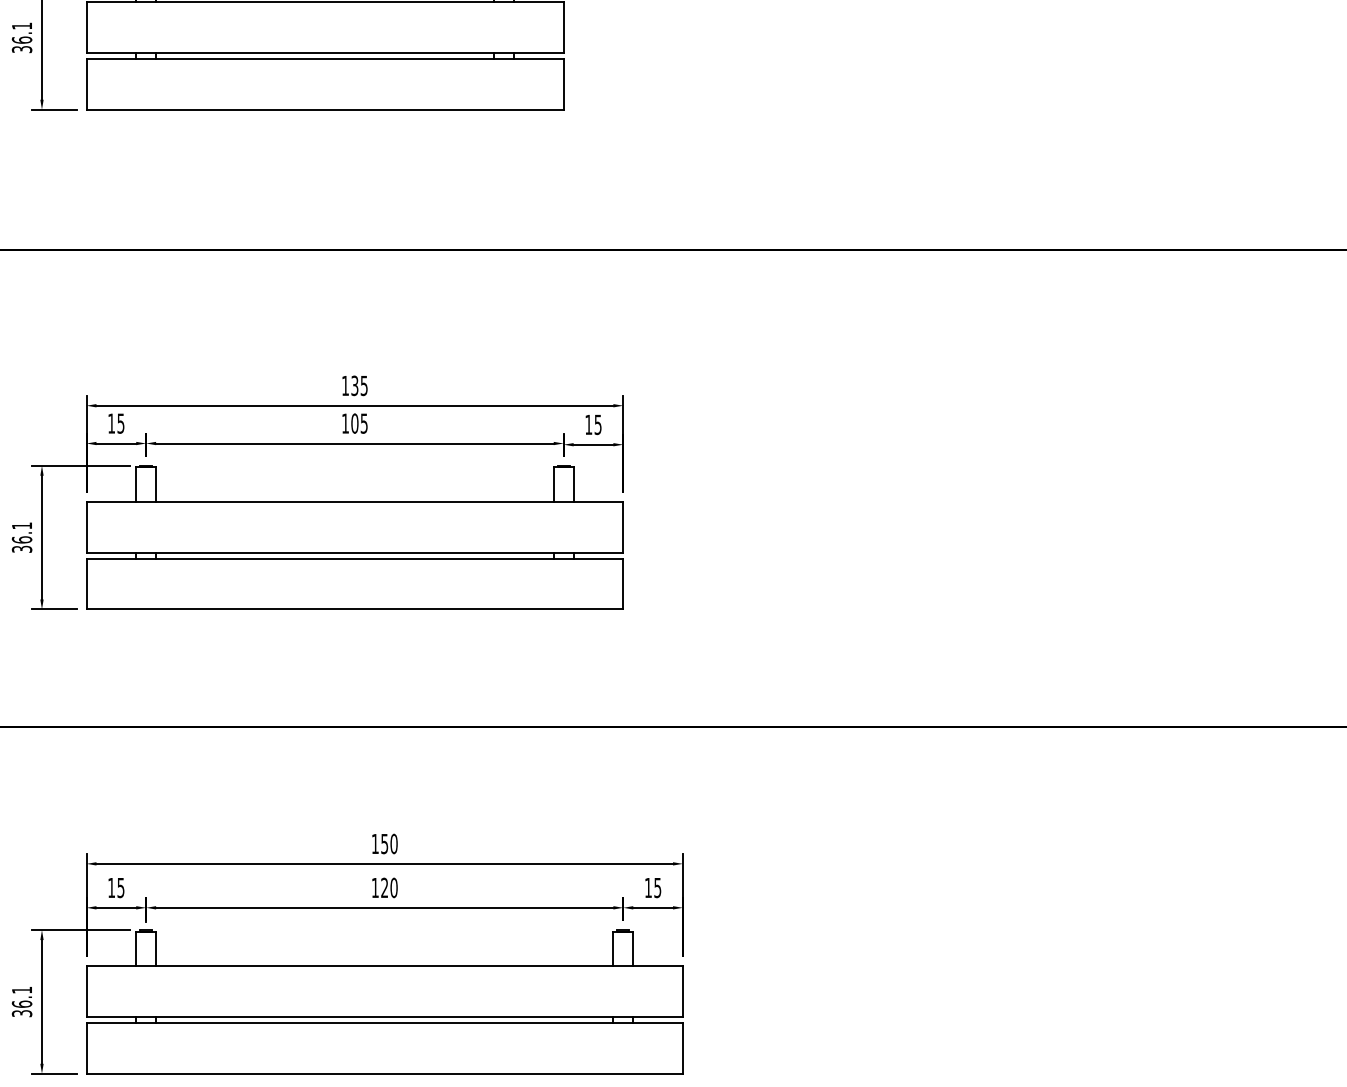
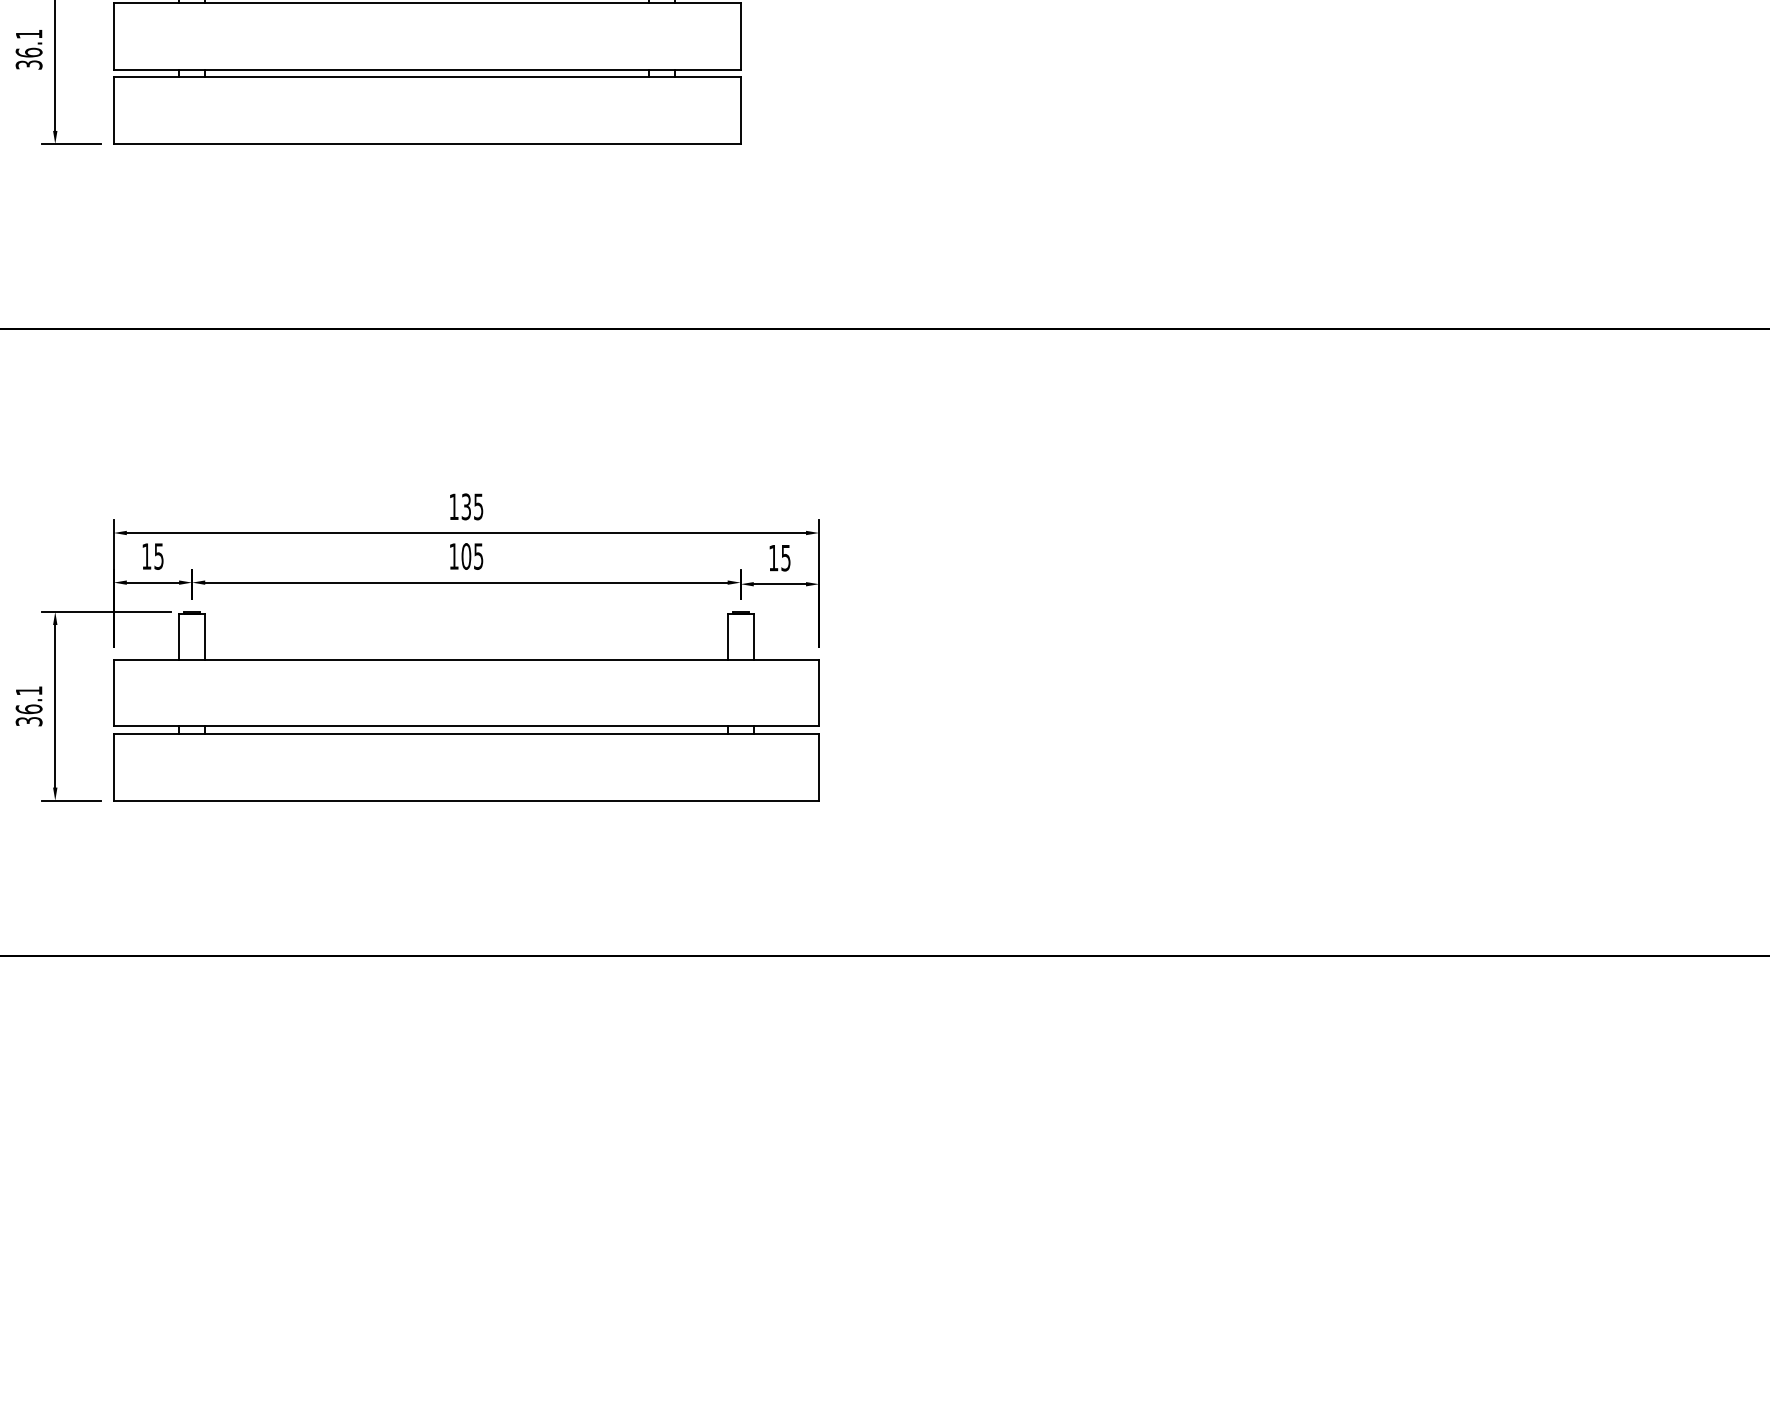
part: (347, 966) -> (456, 1269), removed

